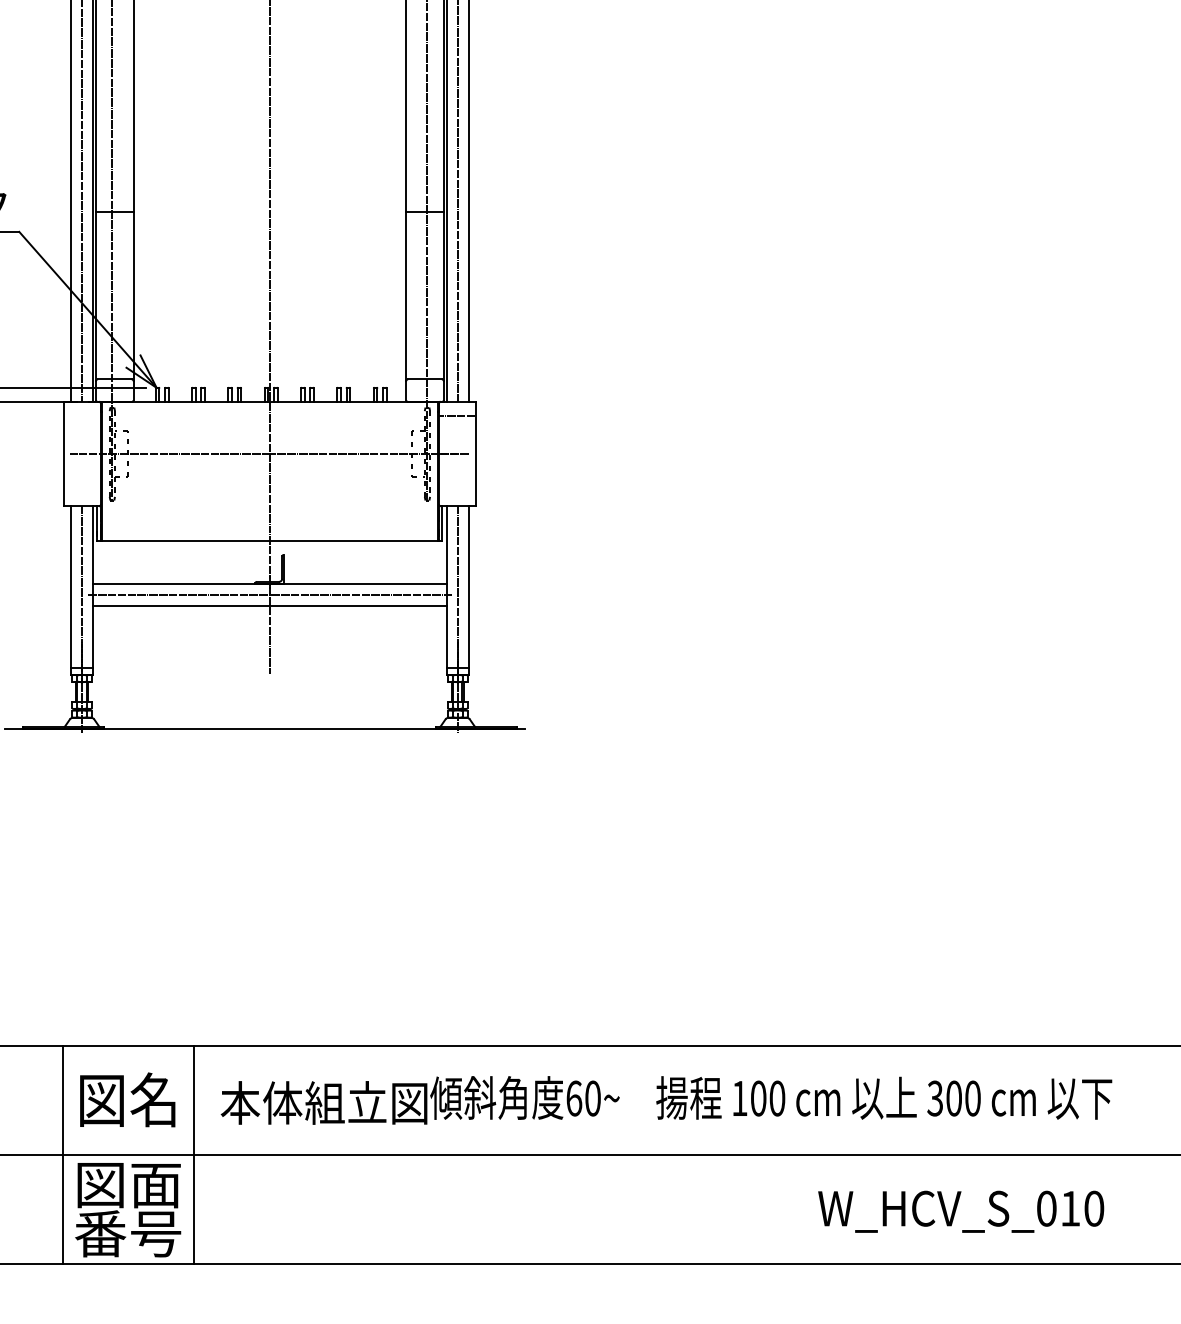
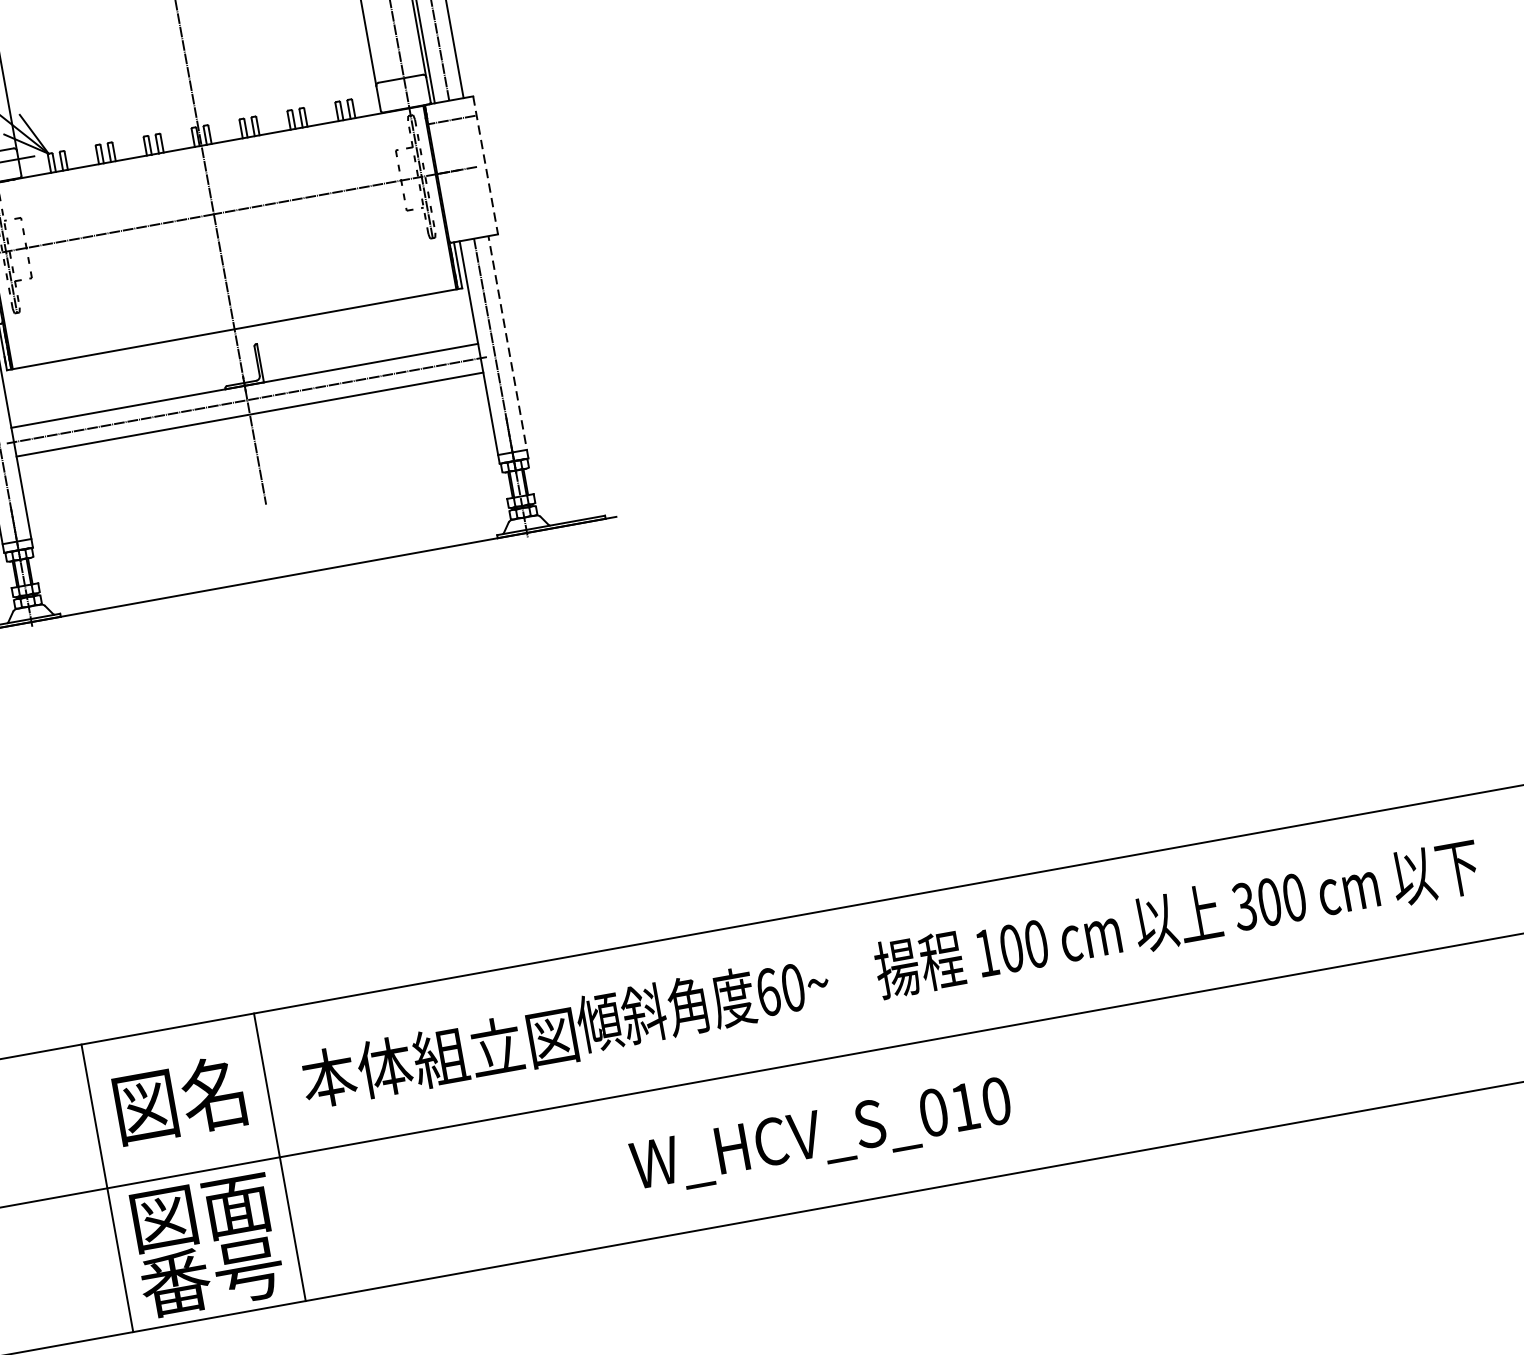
line: (475, 454) -> (485, 166), solid -> dashed
line: (468, 590) -> (508, 347), solid -> dashed
text: (961, 1211) -> (821, 1136), moved

